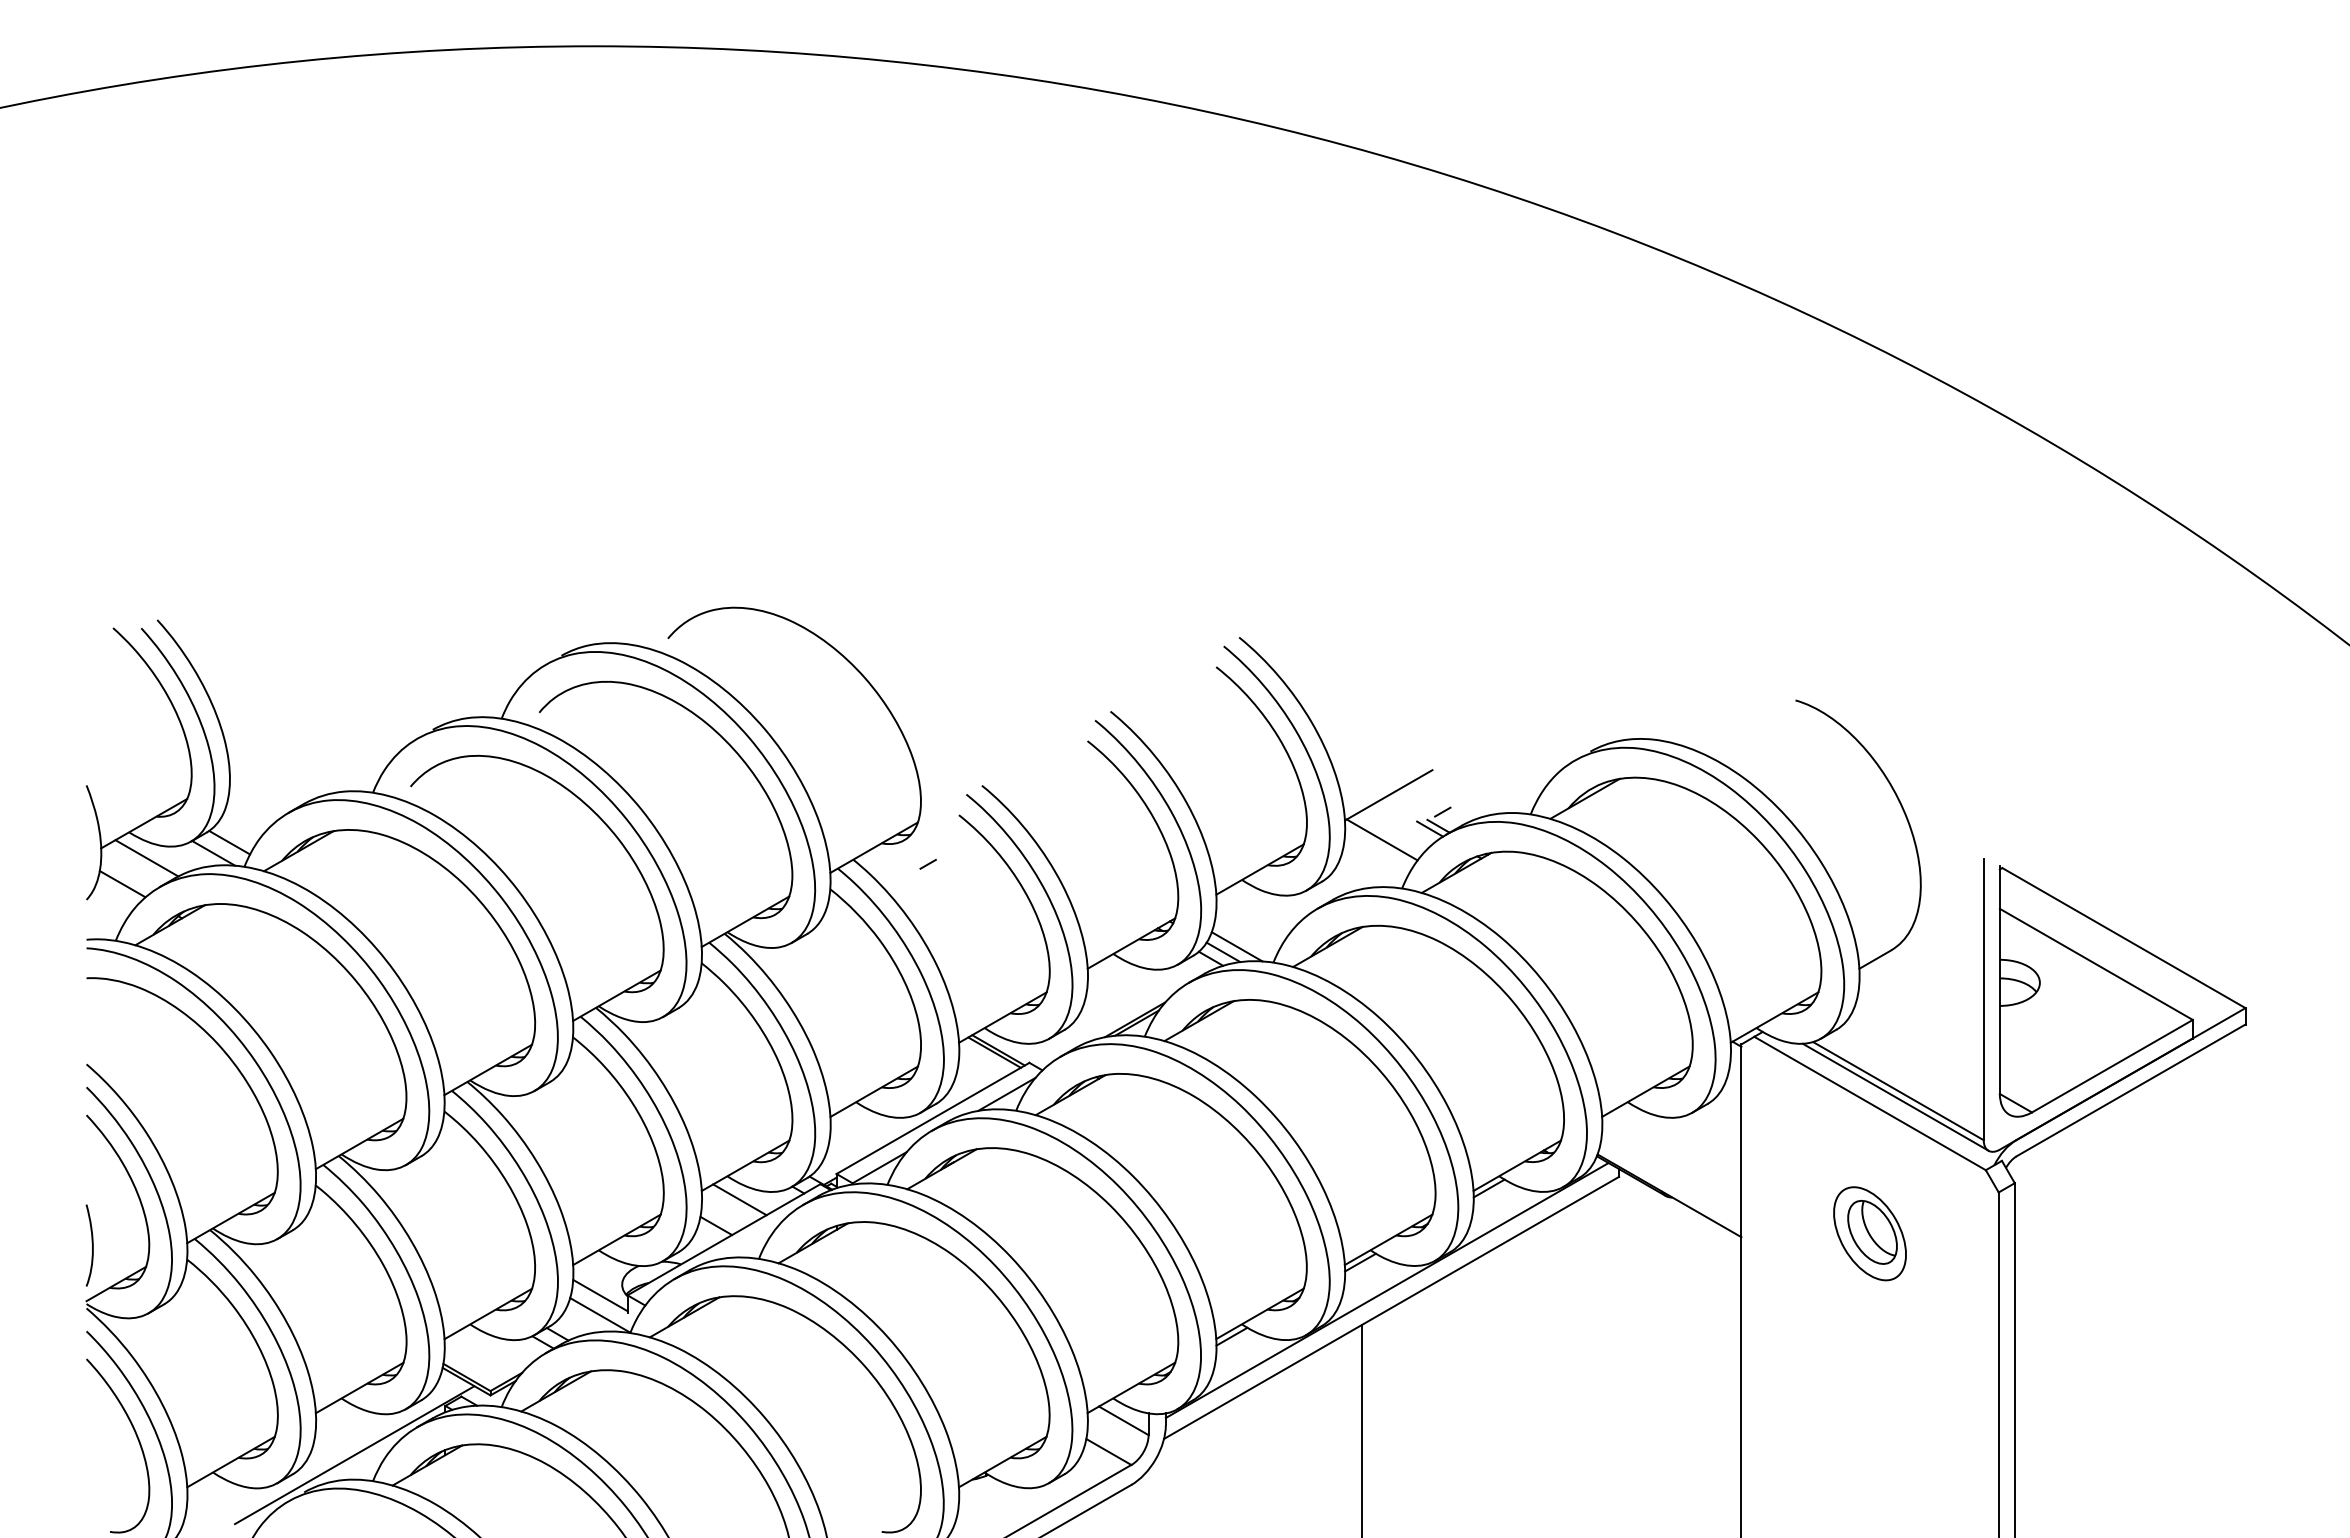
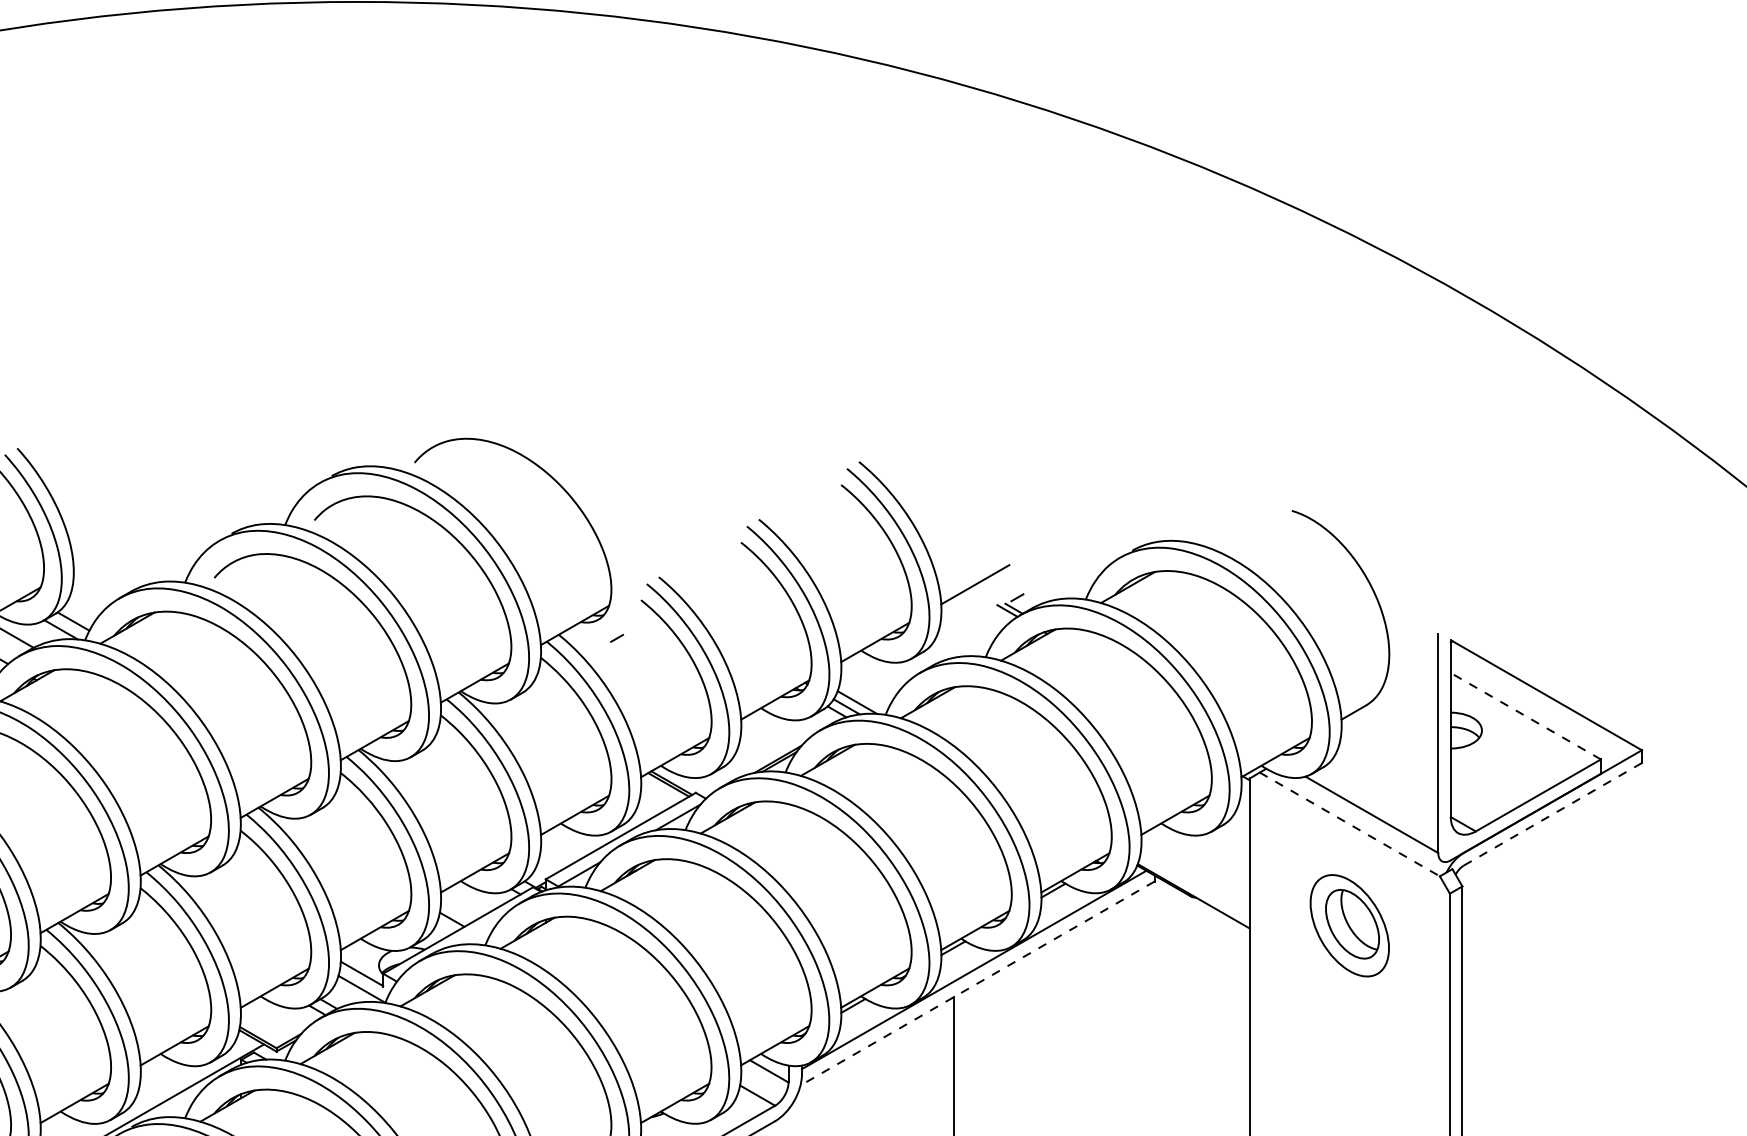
line: (1381, 839) -> (969, 619), removed
line: (2095, 964) -> (1525, 716), solid -> dashed
line: (2130, 1090) -> (1552, 814), solid -> dashed
line: (1895, 1096) -> (1369, 819), removed
line: (1870, 1103) -> (1350, 824), solid -> dashed
line: (739, 1199) -> (470, 899), removed
part: (1869, 1233) -> (1349, 925), size x1.4
line: (1391, 1307) -> (977, 983), solid -> dashed

